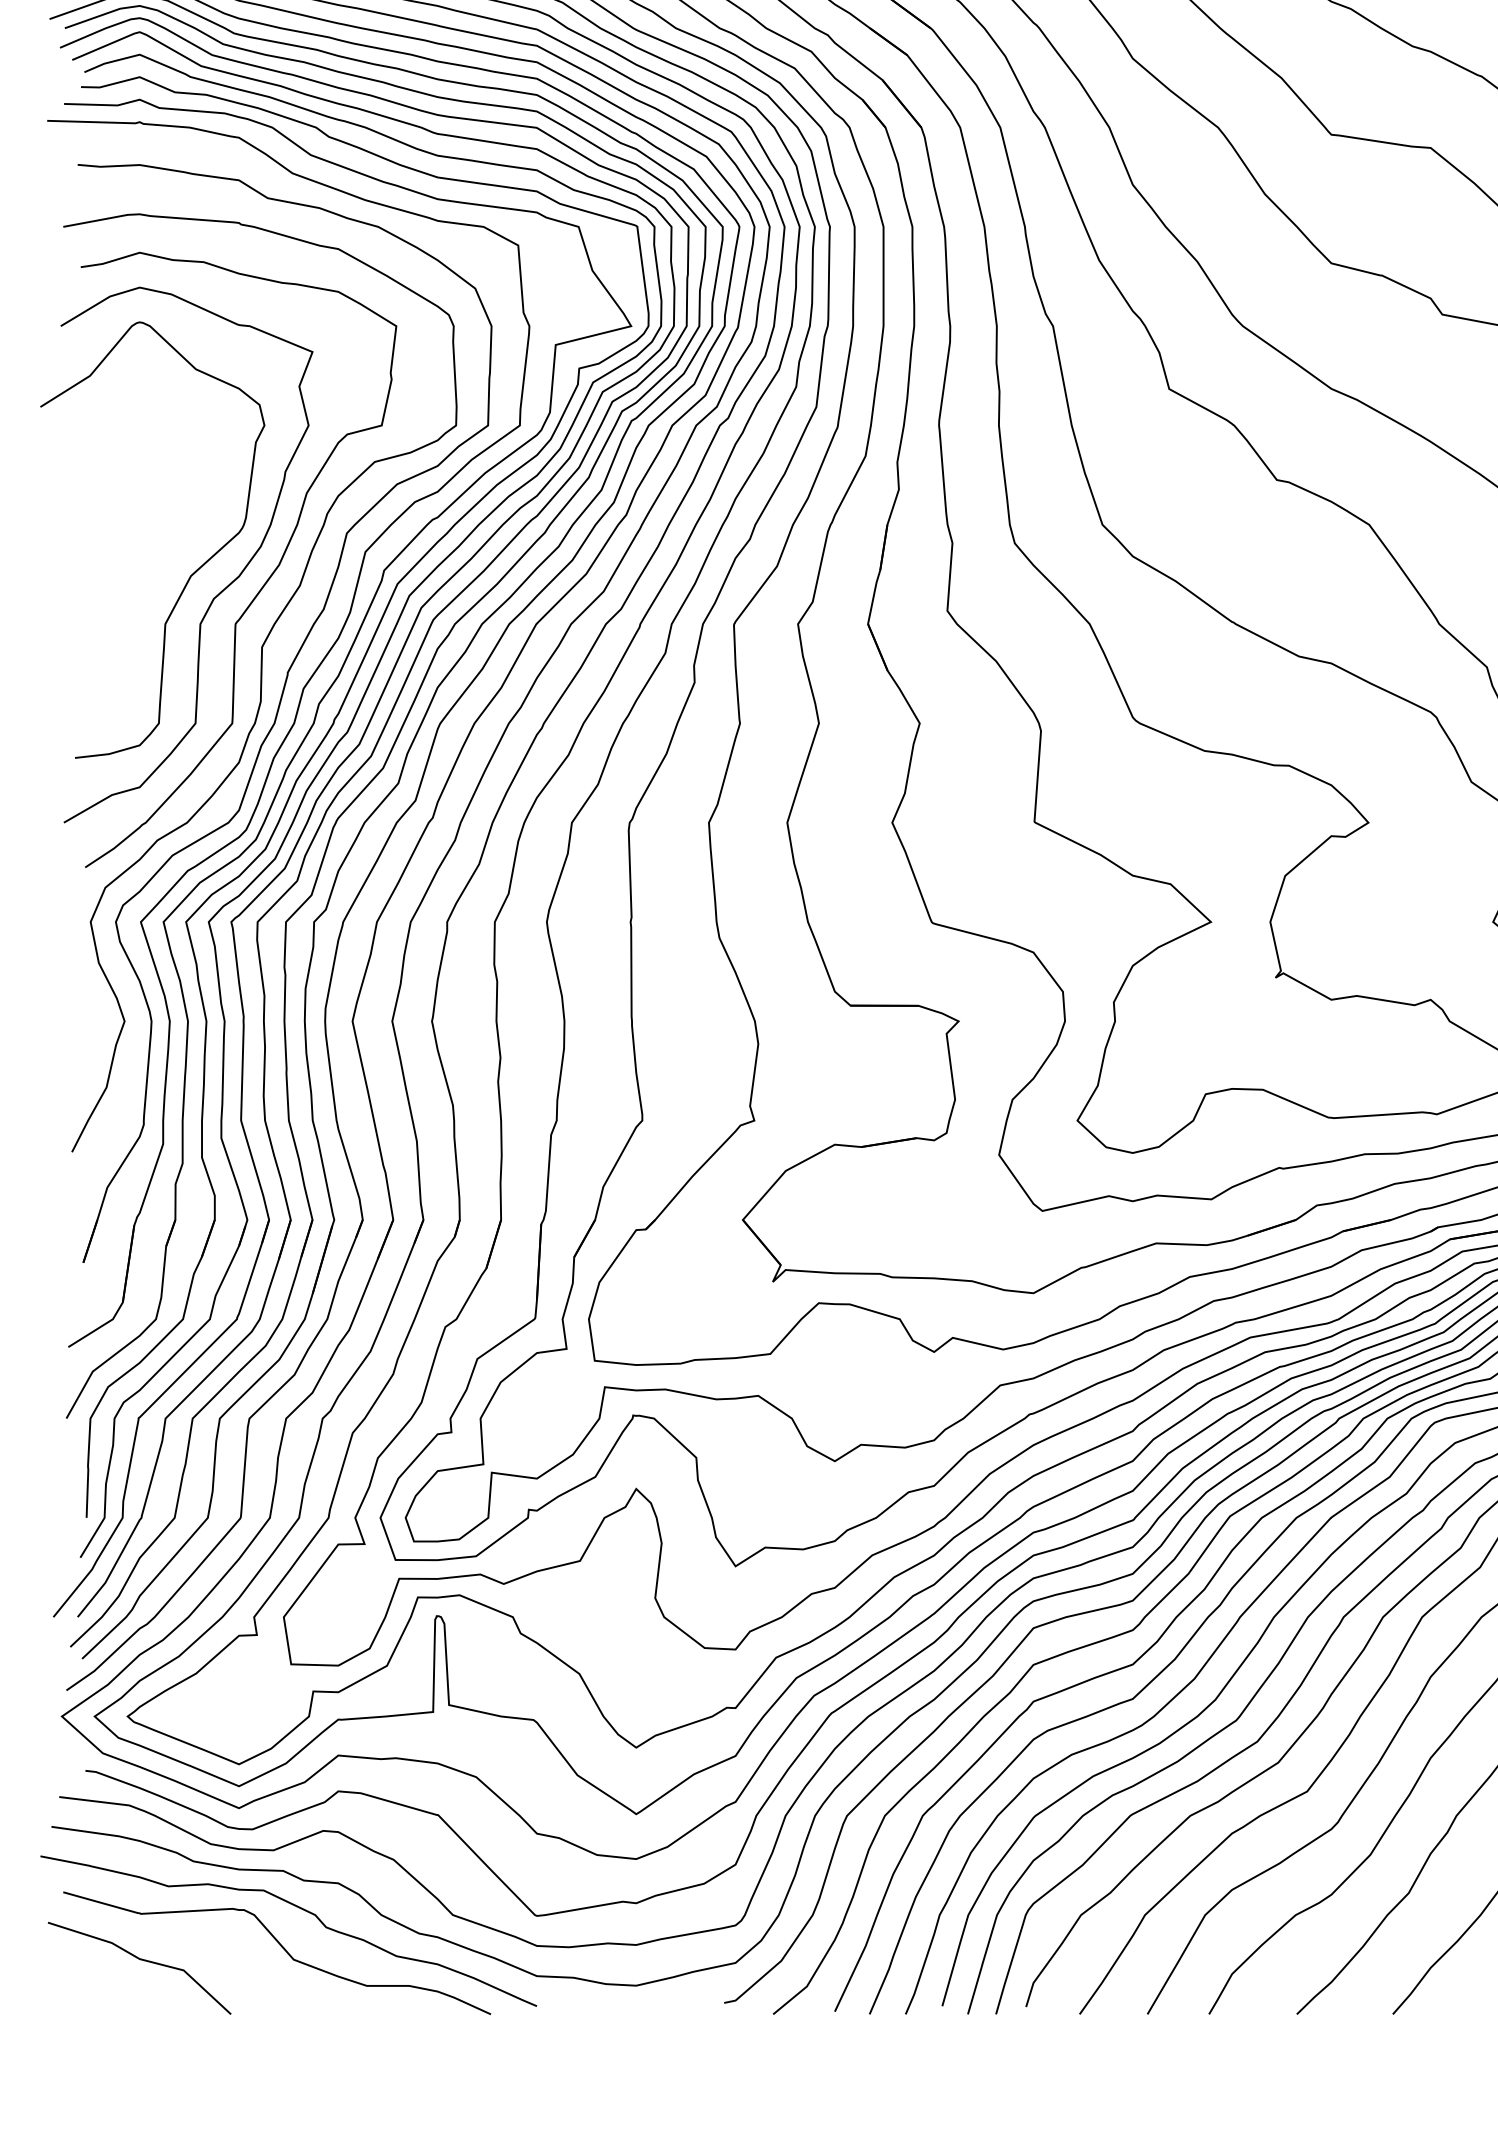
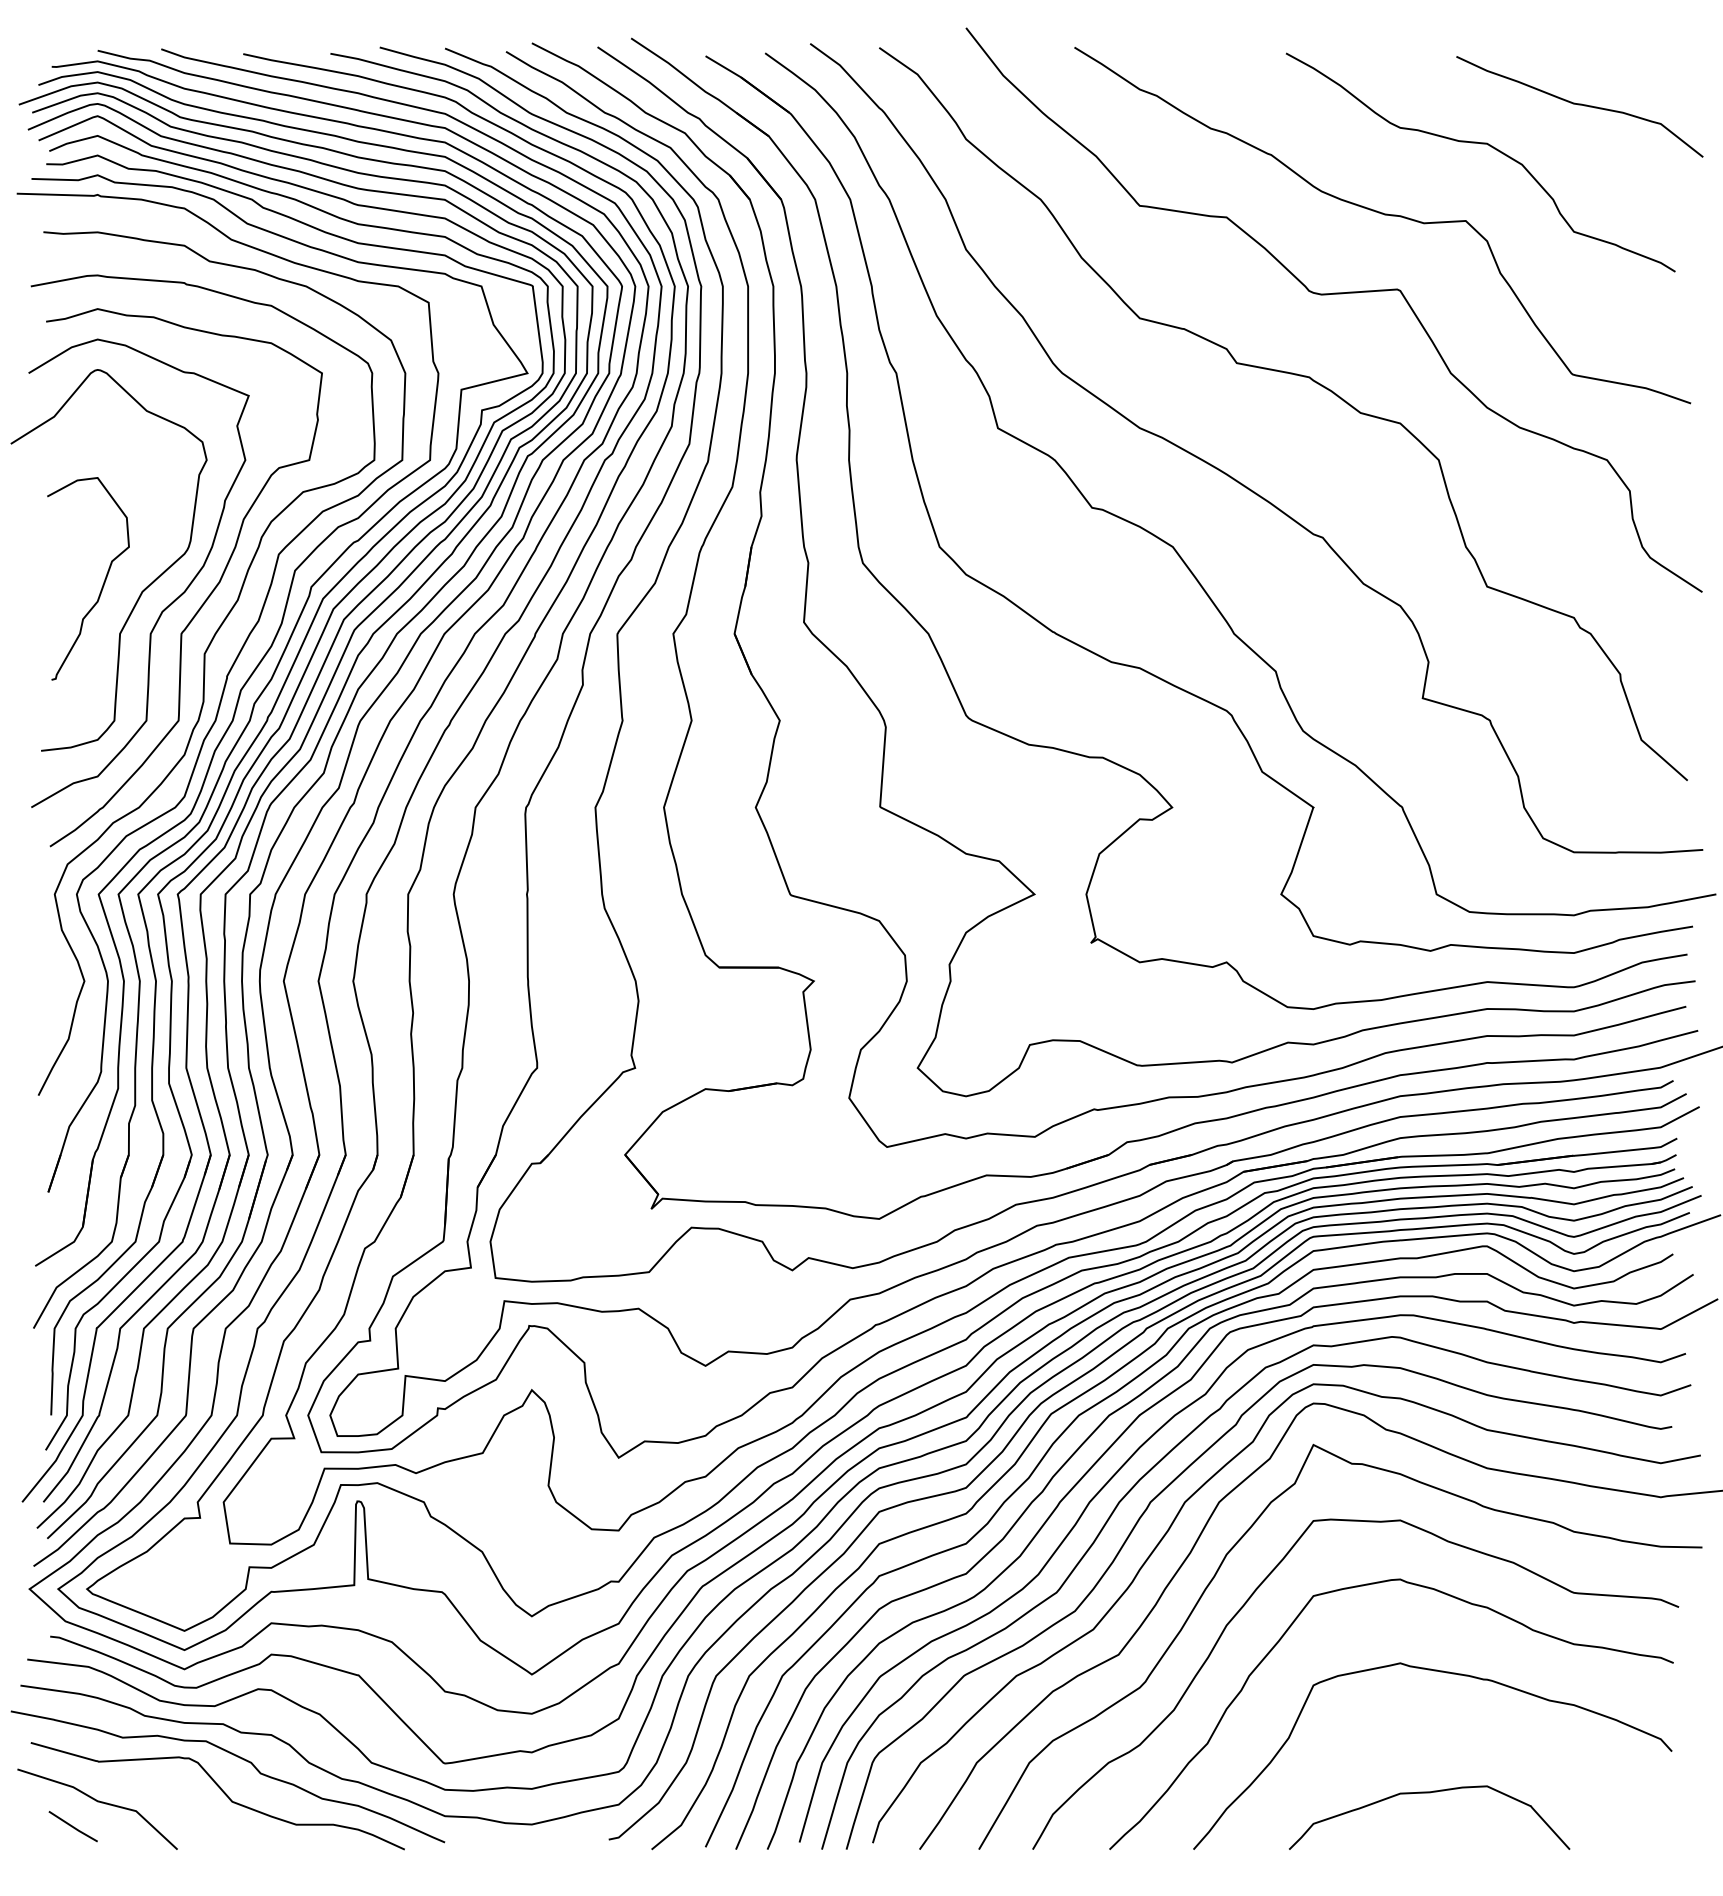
curve: (145, 567) -> (102, 584), added
line: (110, 1987) -> (72, 1826), added

